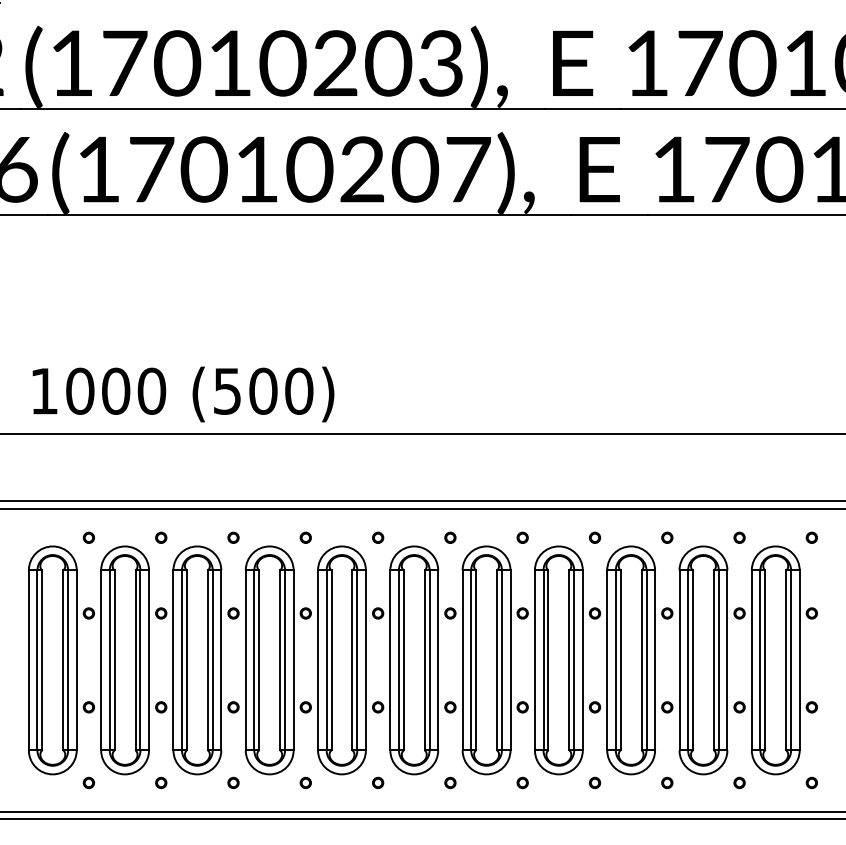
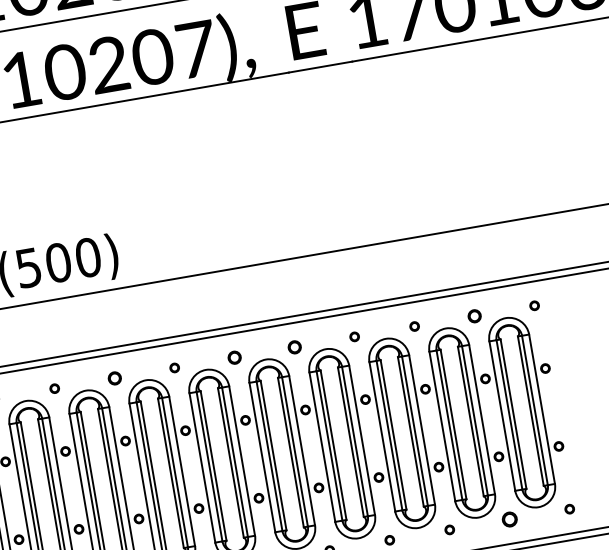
part: (305, 537) -> (114, 378), size x1.4
part: (450, 537) -> (234, 357), size x1.4
part: (522, 537) -> (294, 346), size x1.4
part: (739, 537) -> (474, 315), size x1.4
part: (739, 782) -> (509, 519), size x1.6

